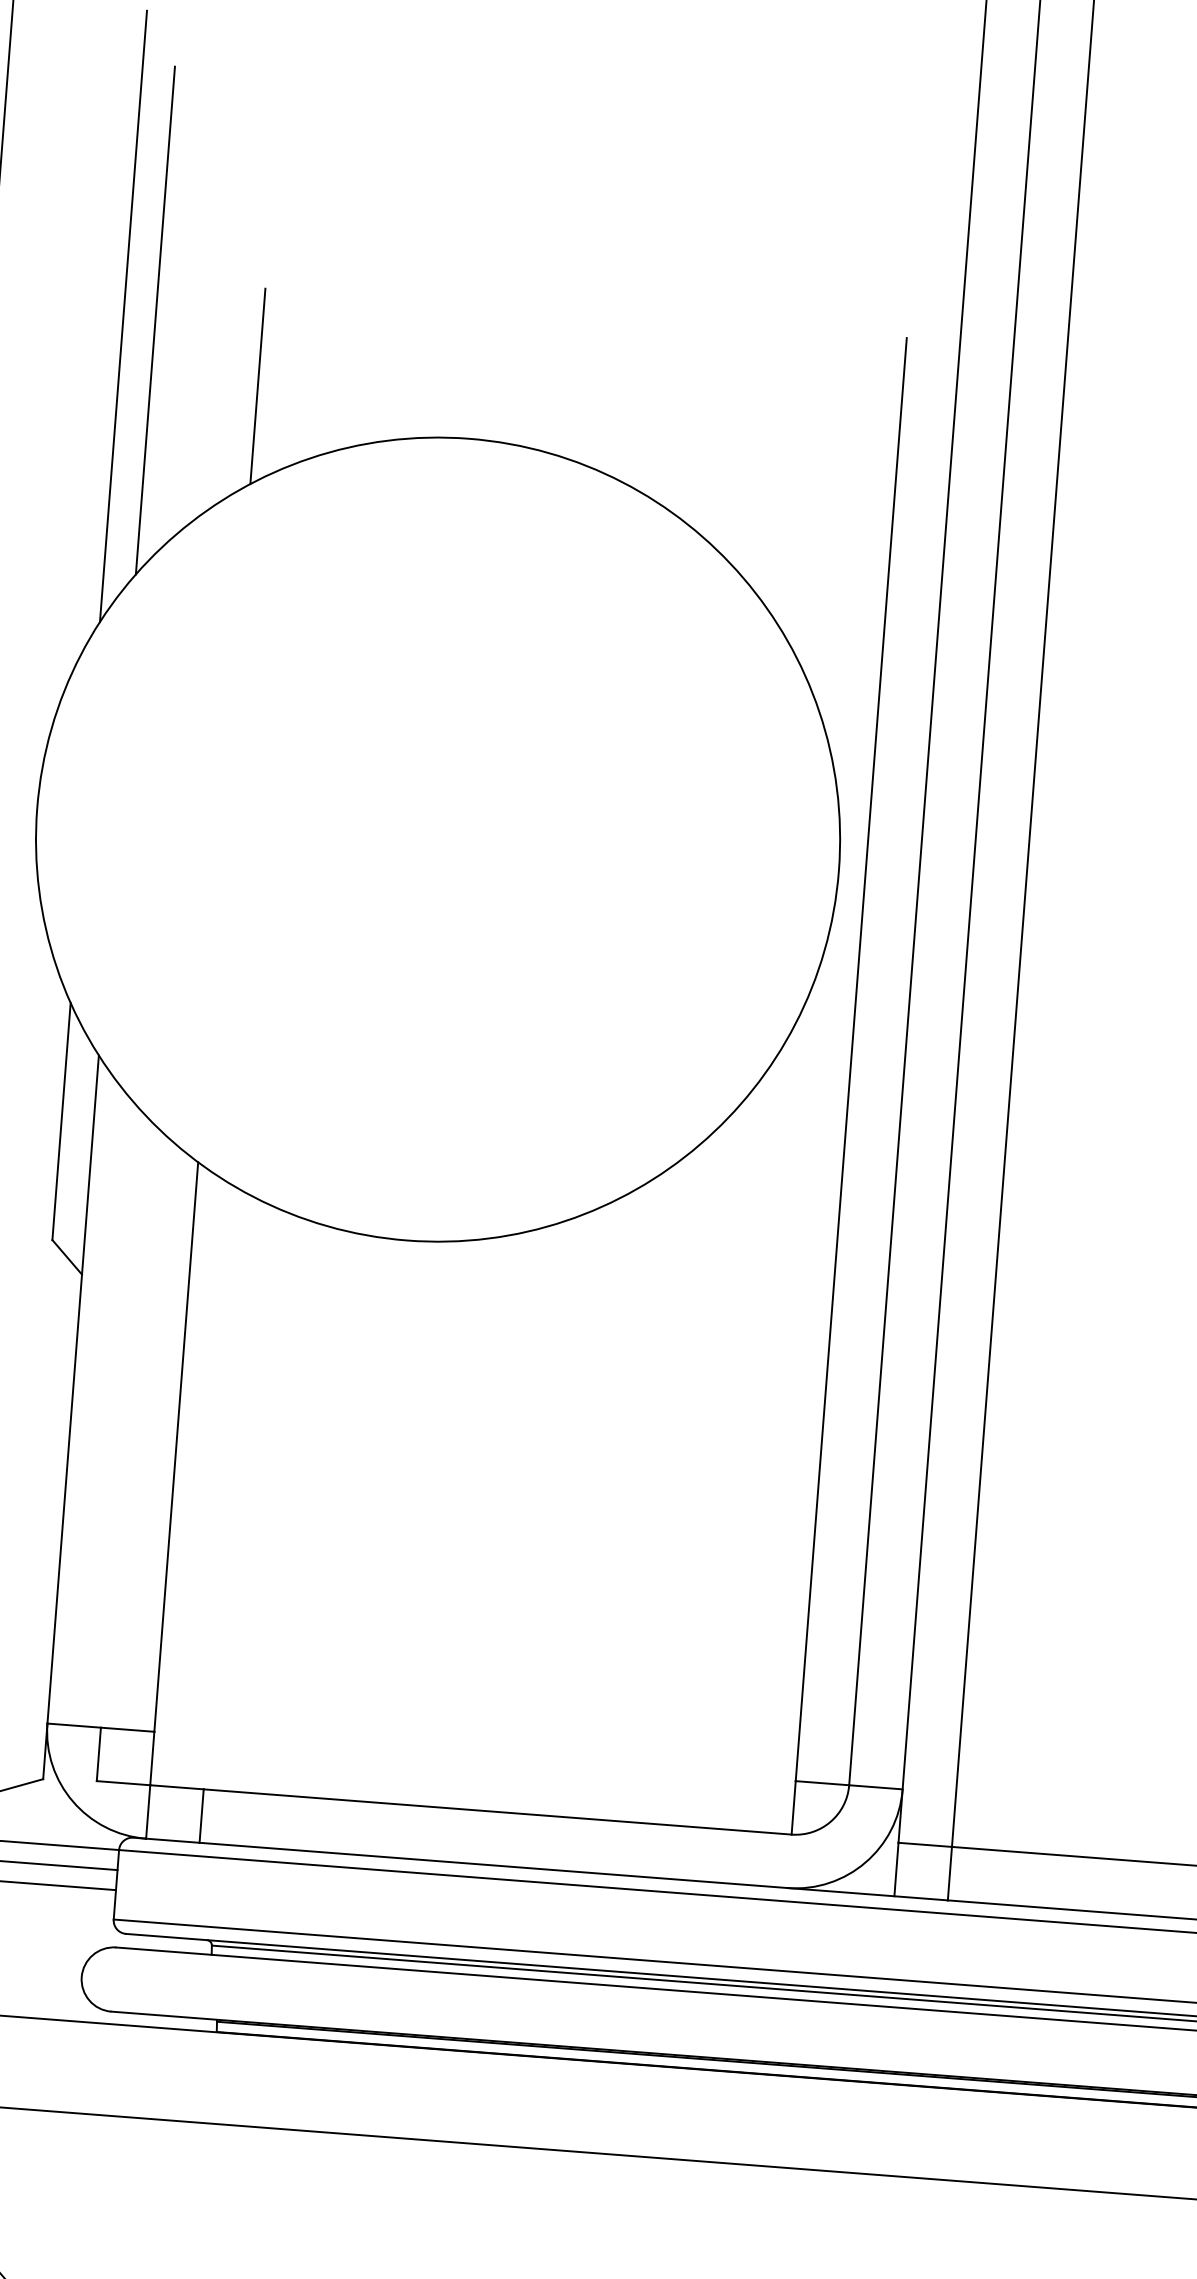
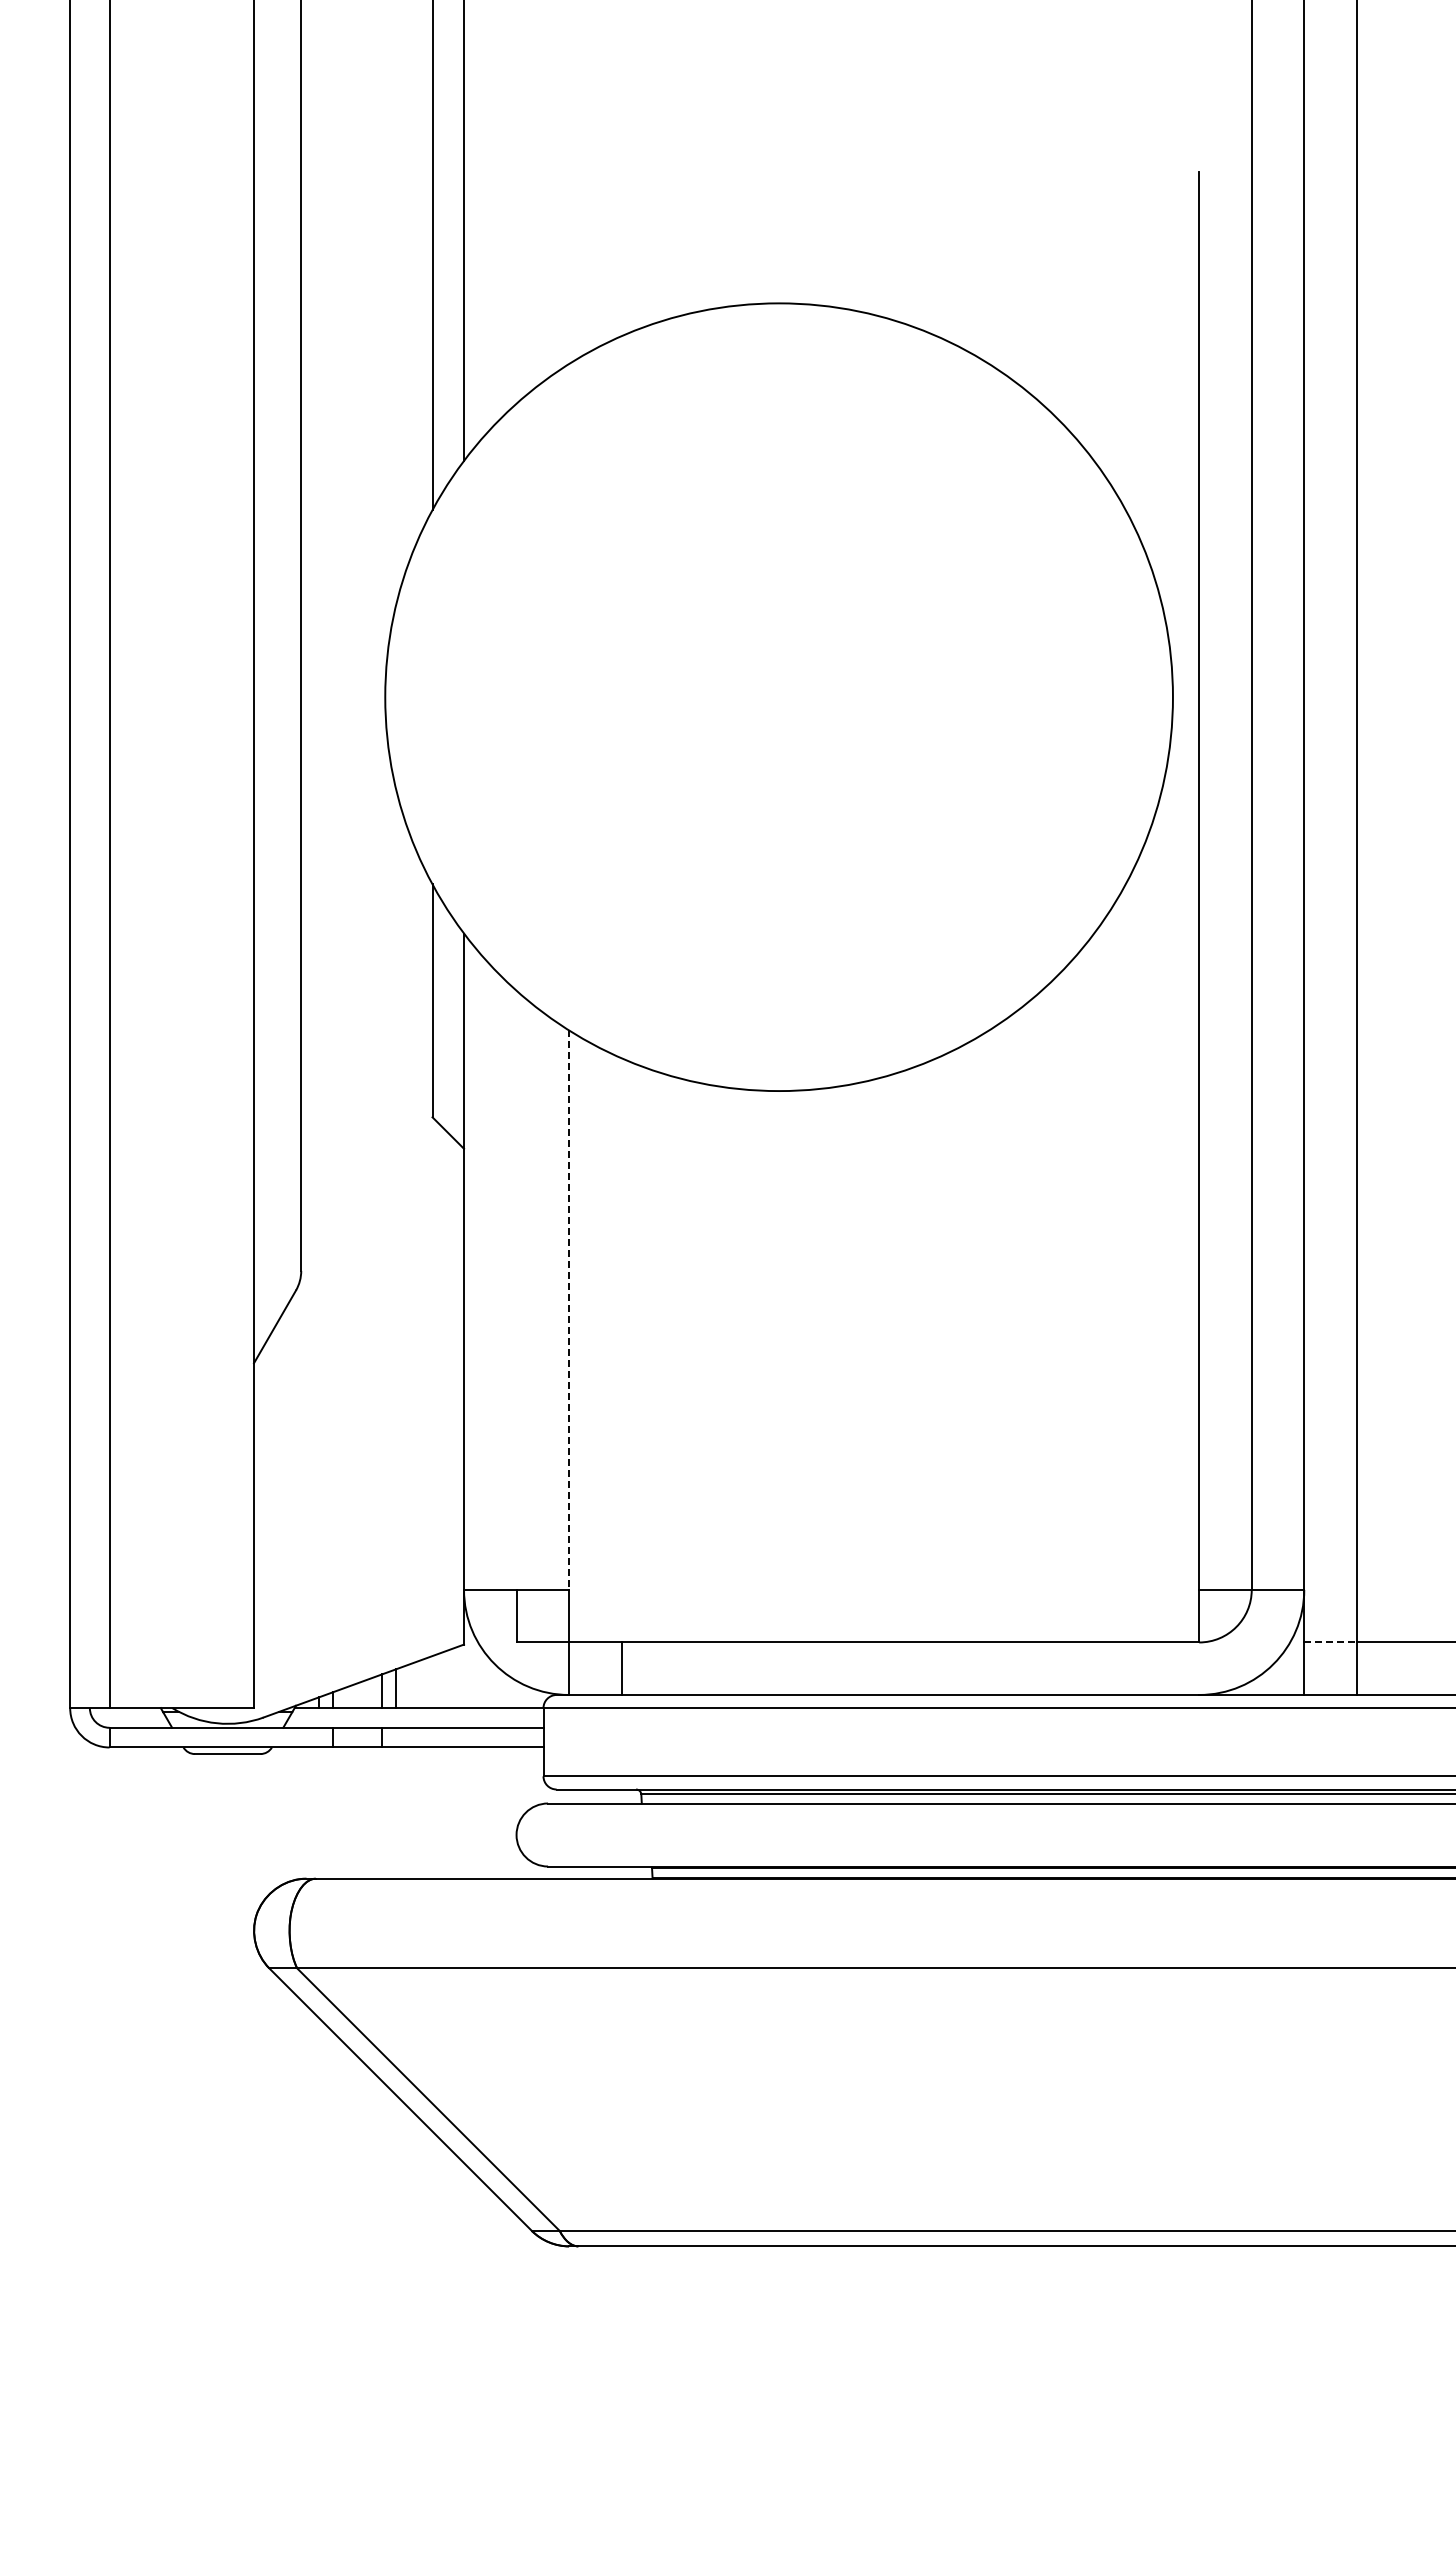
line: (258, 386) -> (569, 268), removed
line: (176, 1447) -> (569, 1310), solid -> dashed
line: (926, 1844) -> (1331, 1642), solid -> dashed

